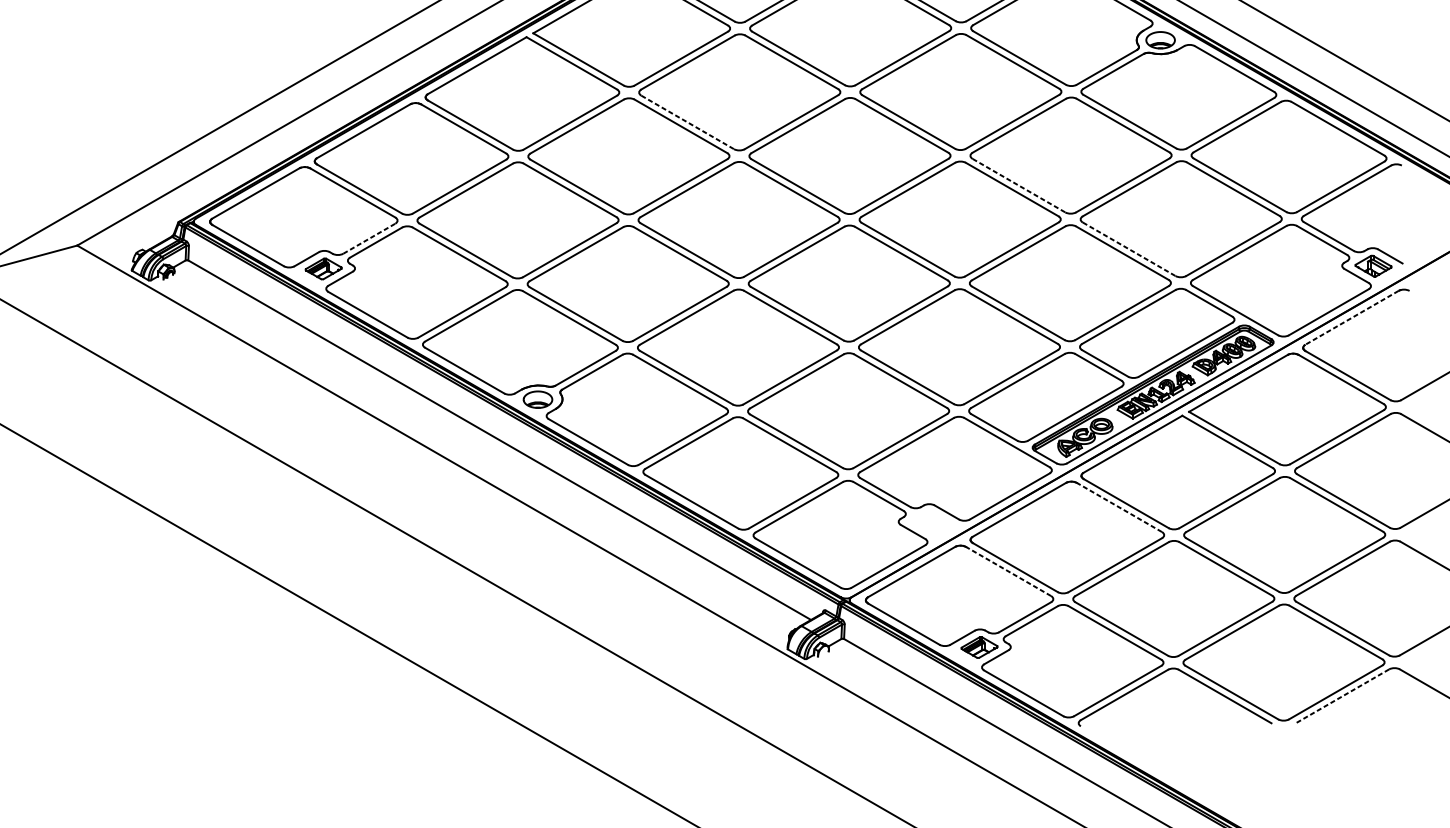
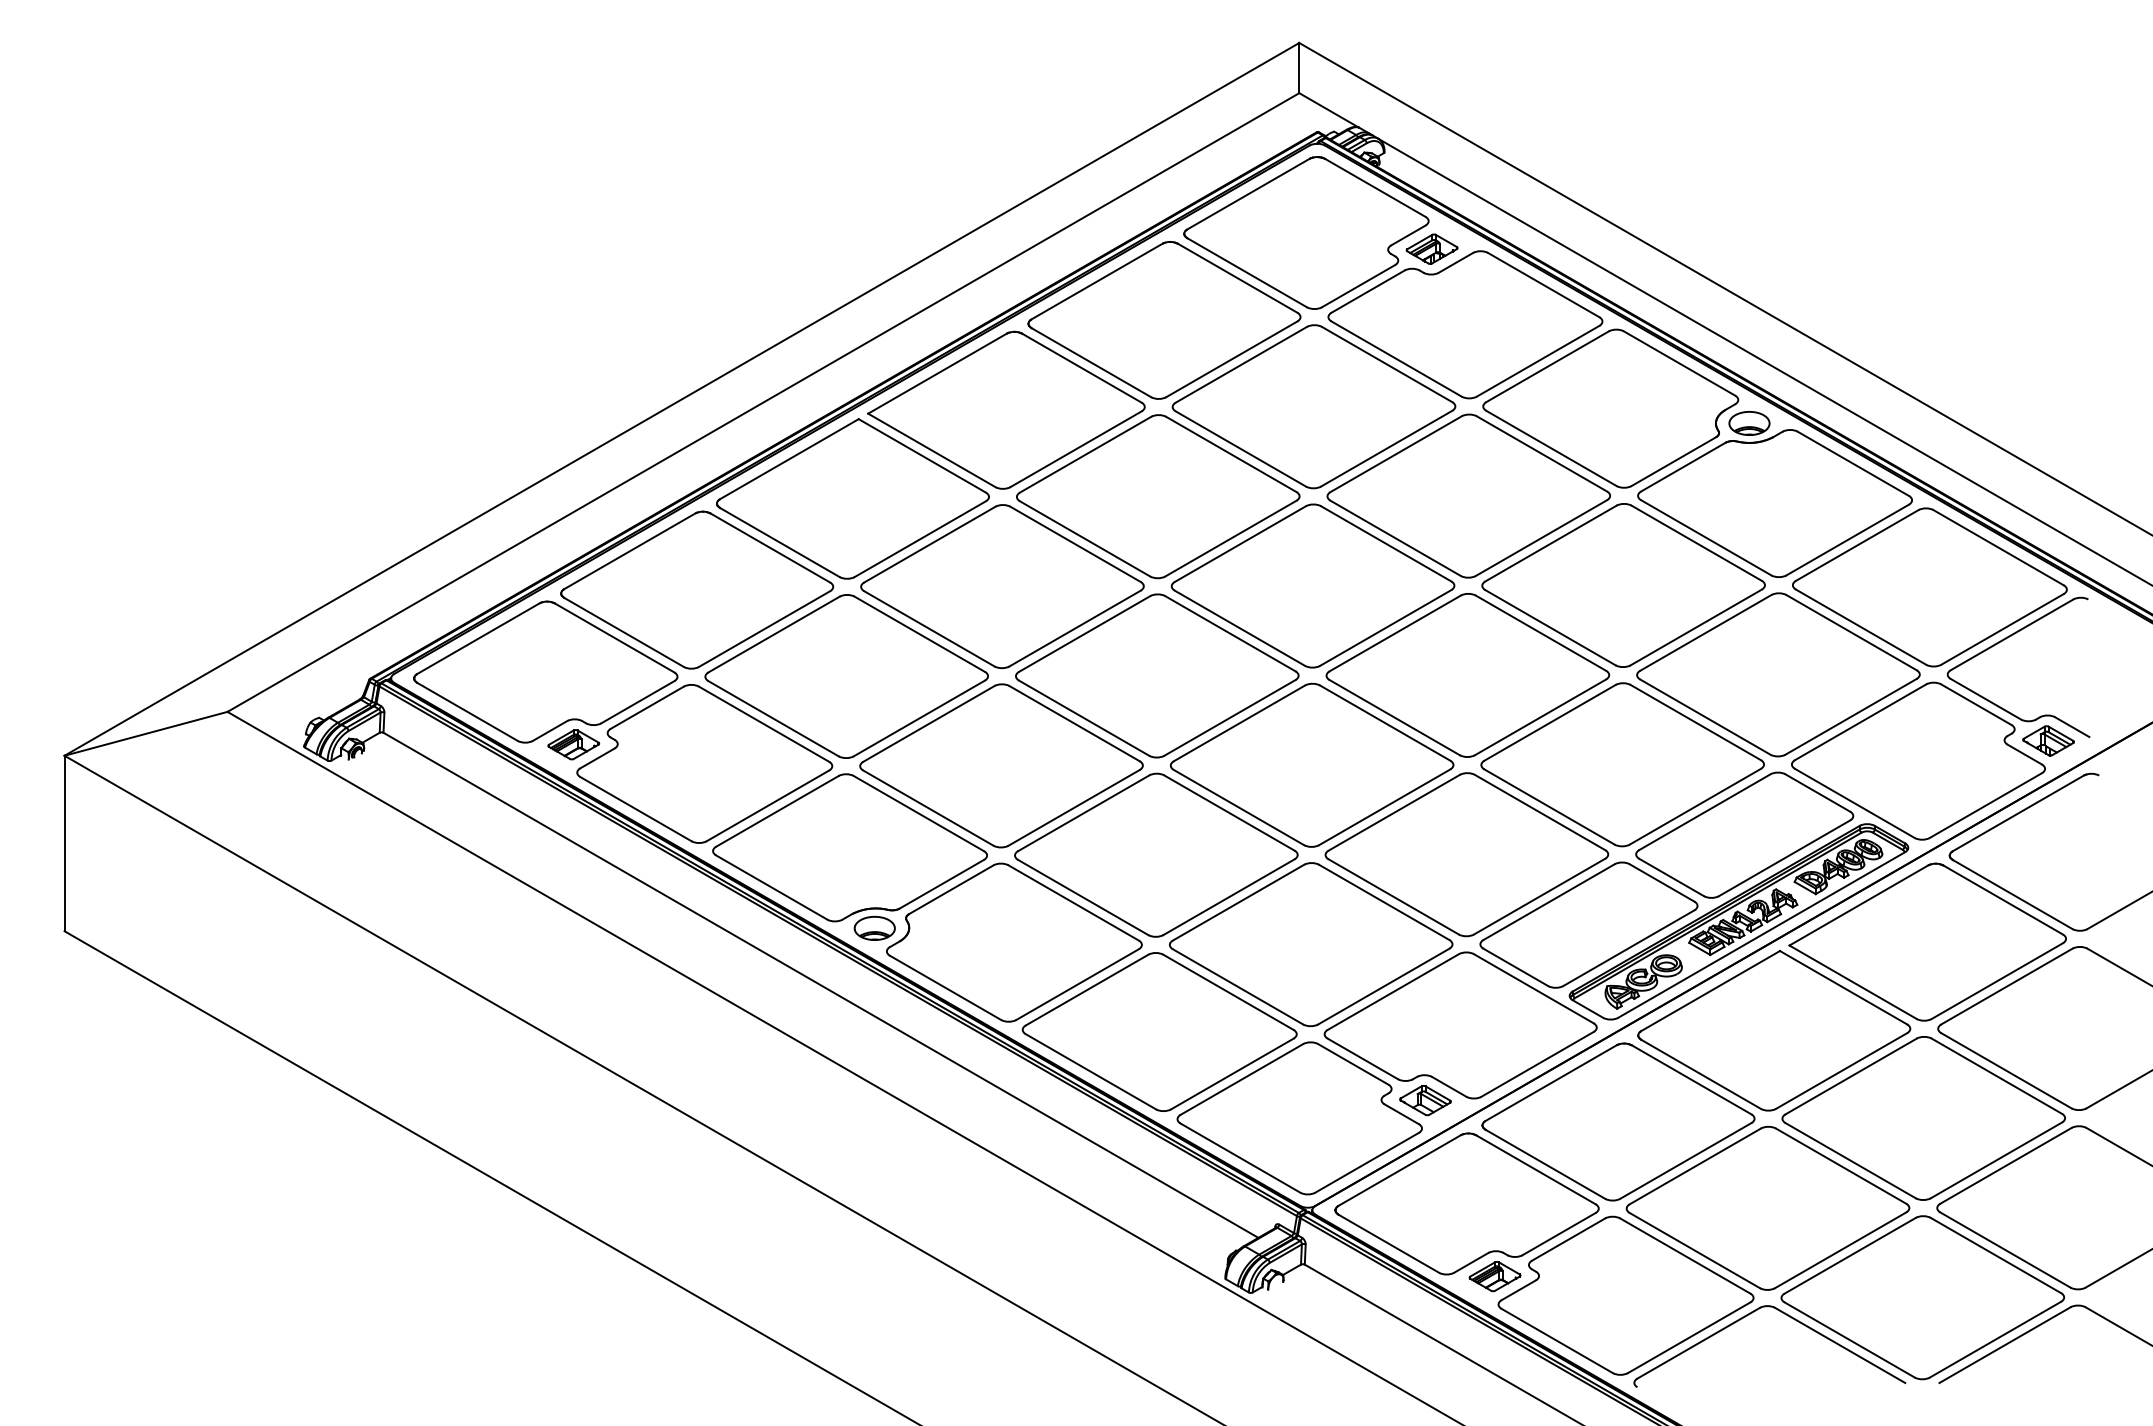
line: (688, 122) -> (1085, 539), dashed -> solid
line: (1018, 185) -> (1550, 627), dashed -> solid
line: (369, 238) -> (638, 702), dashed -> solid
line: (1129, 249) -> (1705, 717), dashed -> solid
line: (1352, 317) -> (2018, 813), dashed -> solid
line: (1119, 507) -> (1691, 1079), dashed -> solid
part: (930, 522) -> (1425, 1100), added
line: (1008, 571) -> (1535, 1169), dashed -> solid
line: (1342, 696) -> (2004, 1345), dashed -> solid

